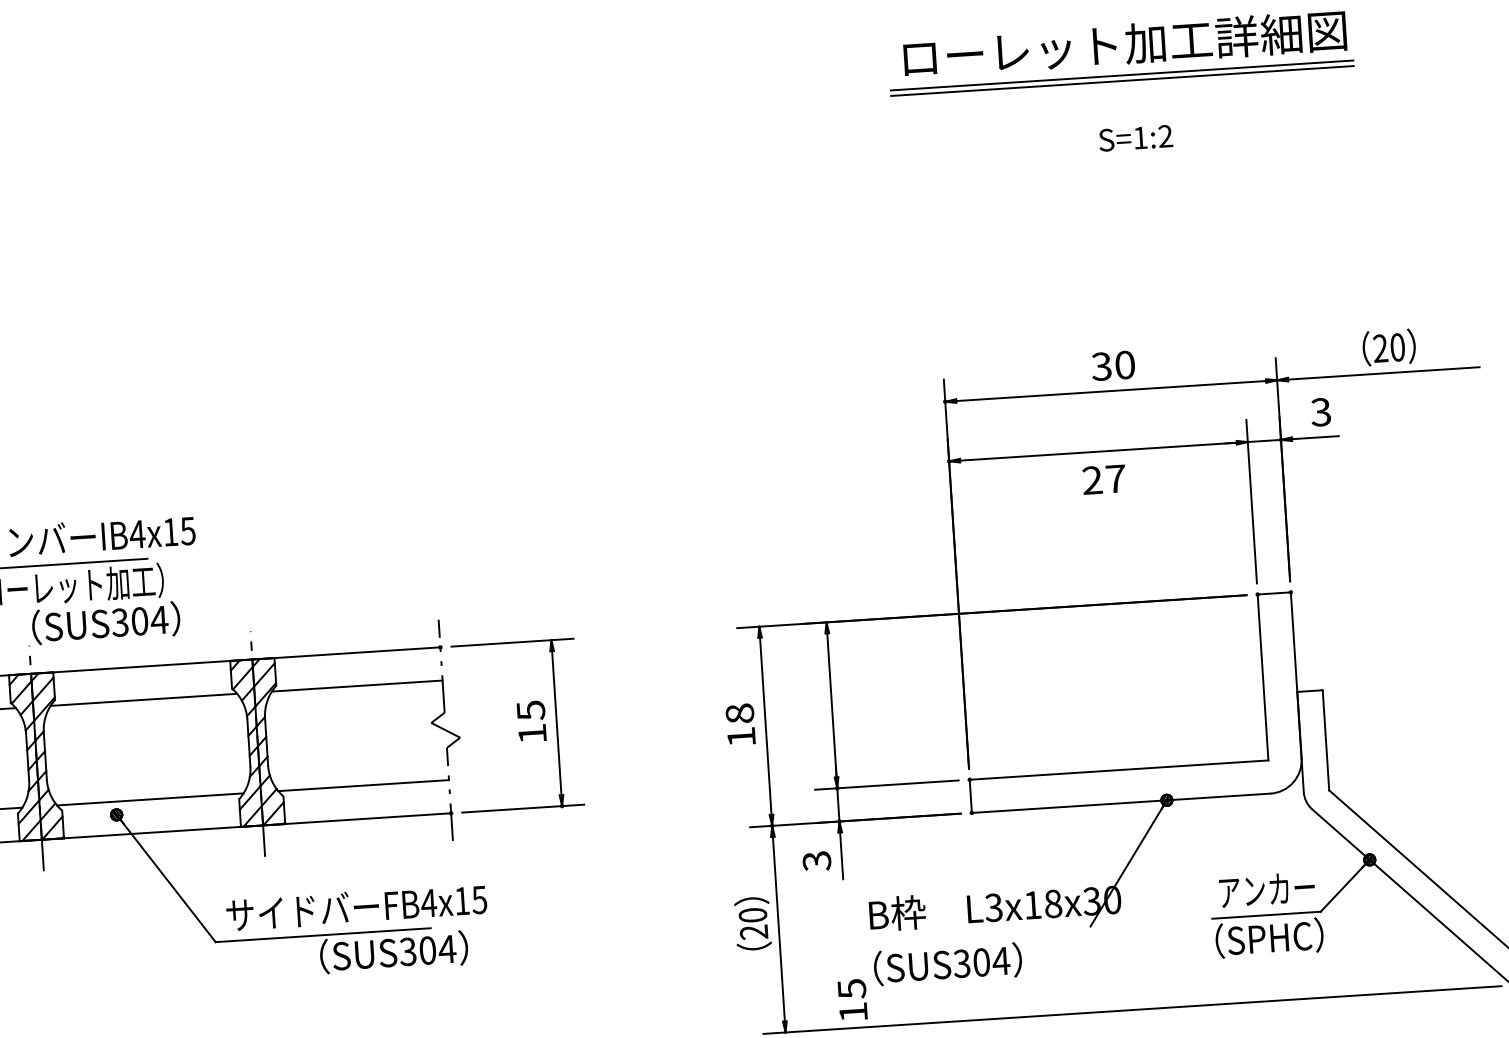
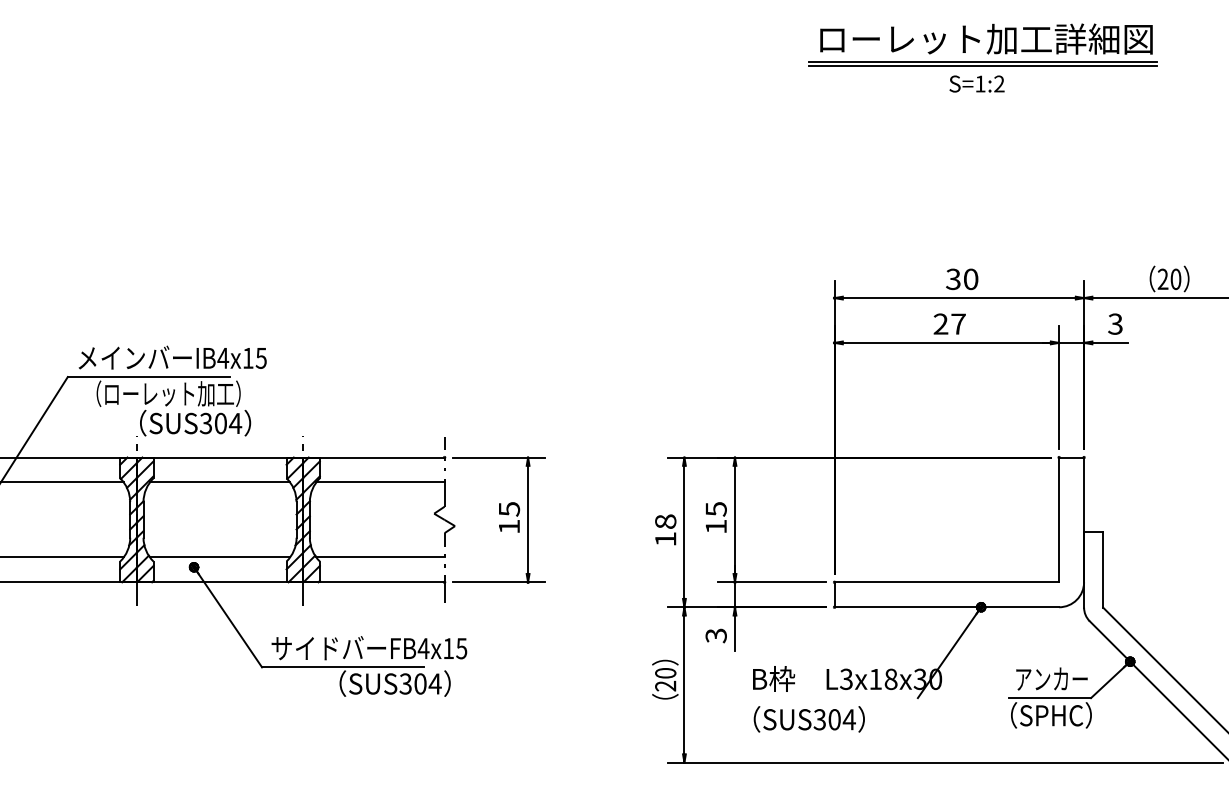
text: (1135, 137) -> (976, 83), moved
text: (1103, 478) -> (949, 323), moved
text: (852, 999) -> (716, 517), moved

